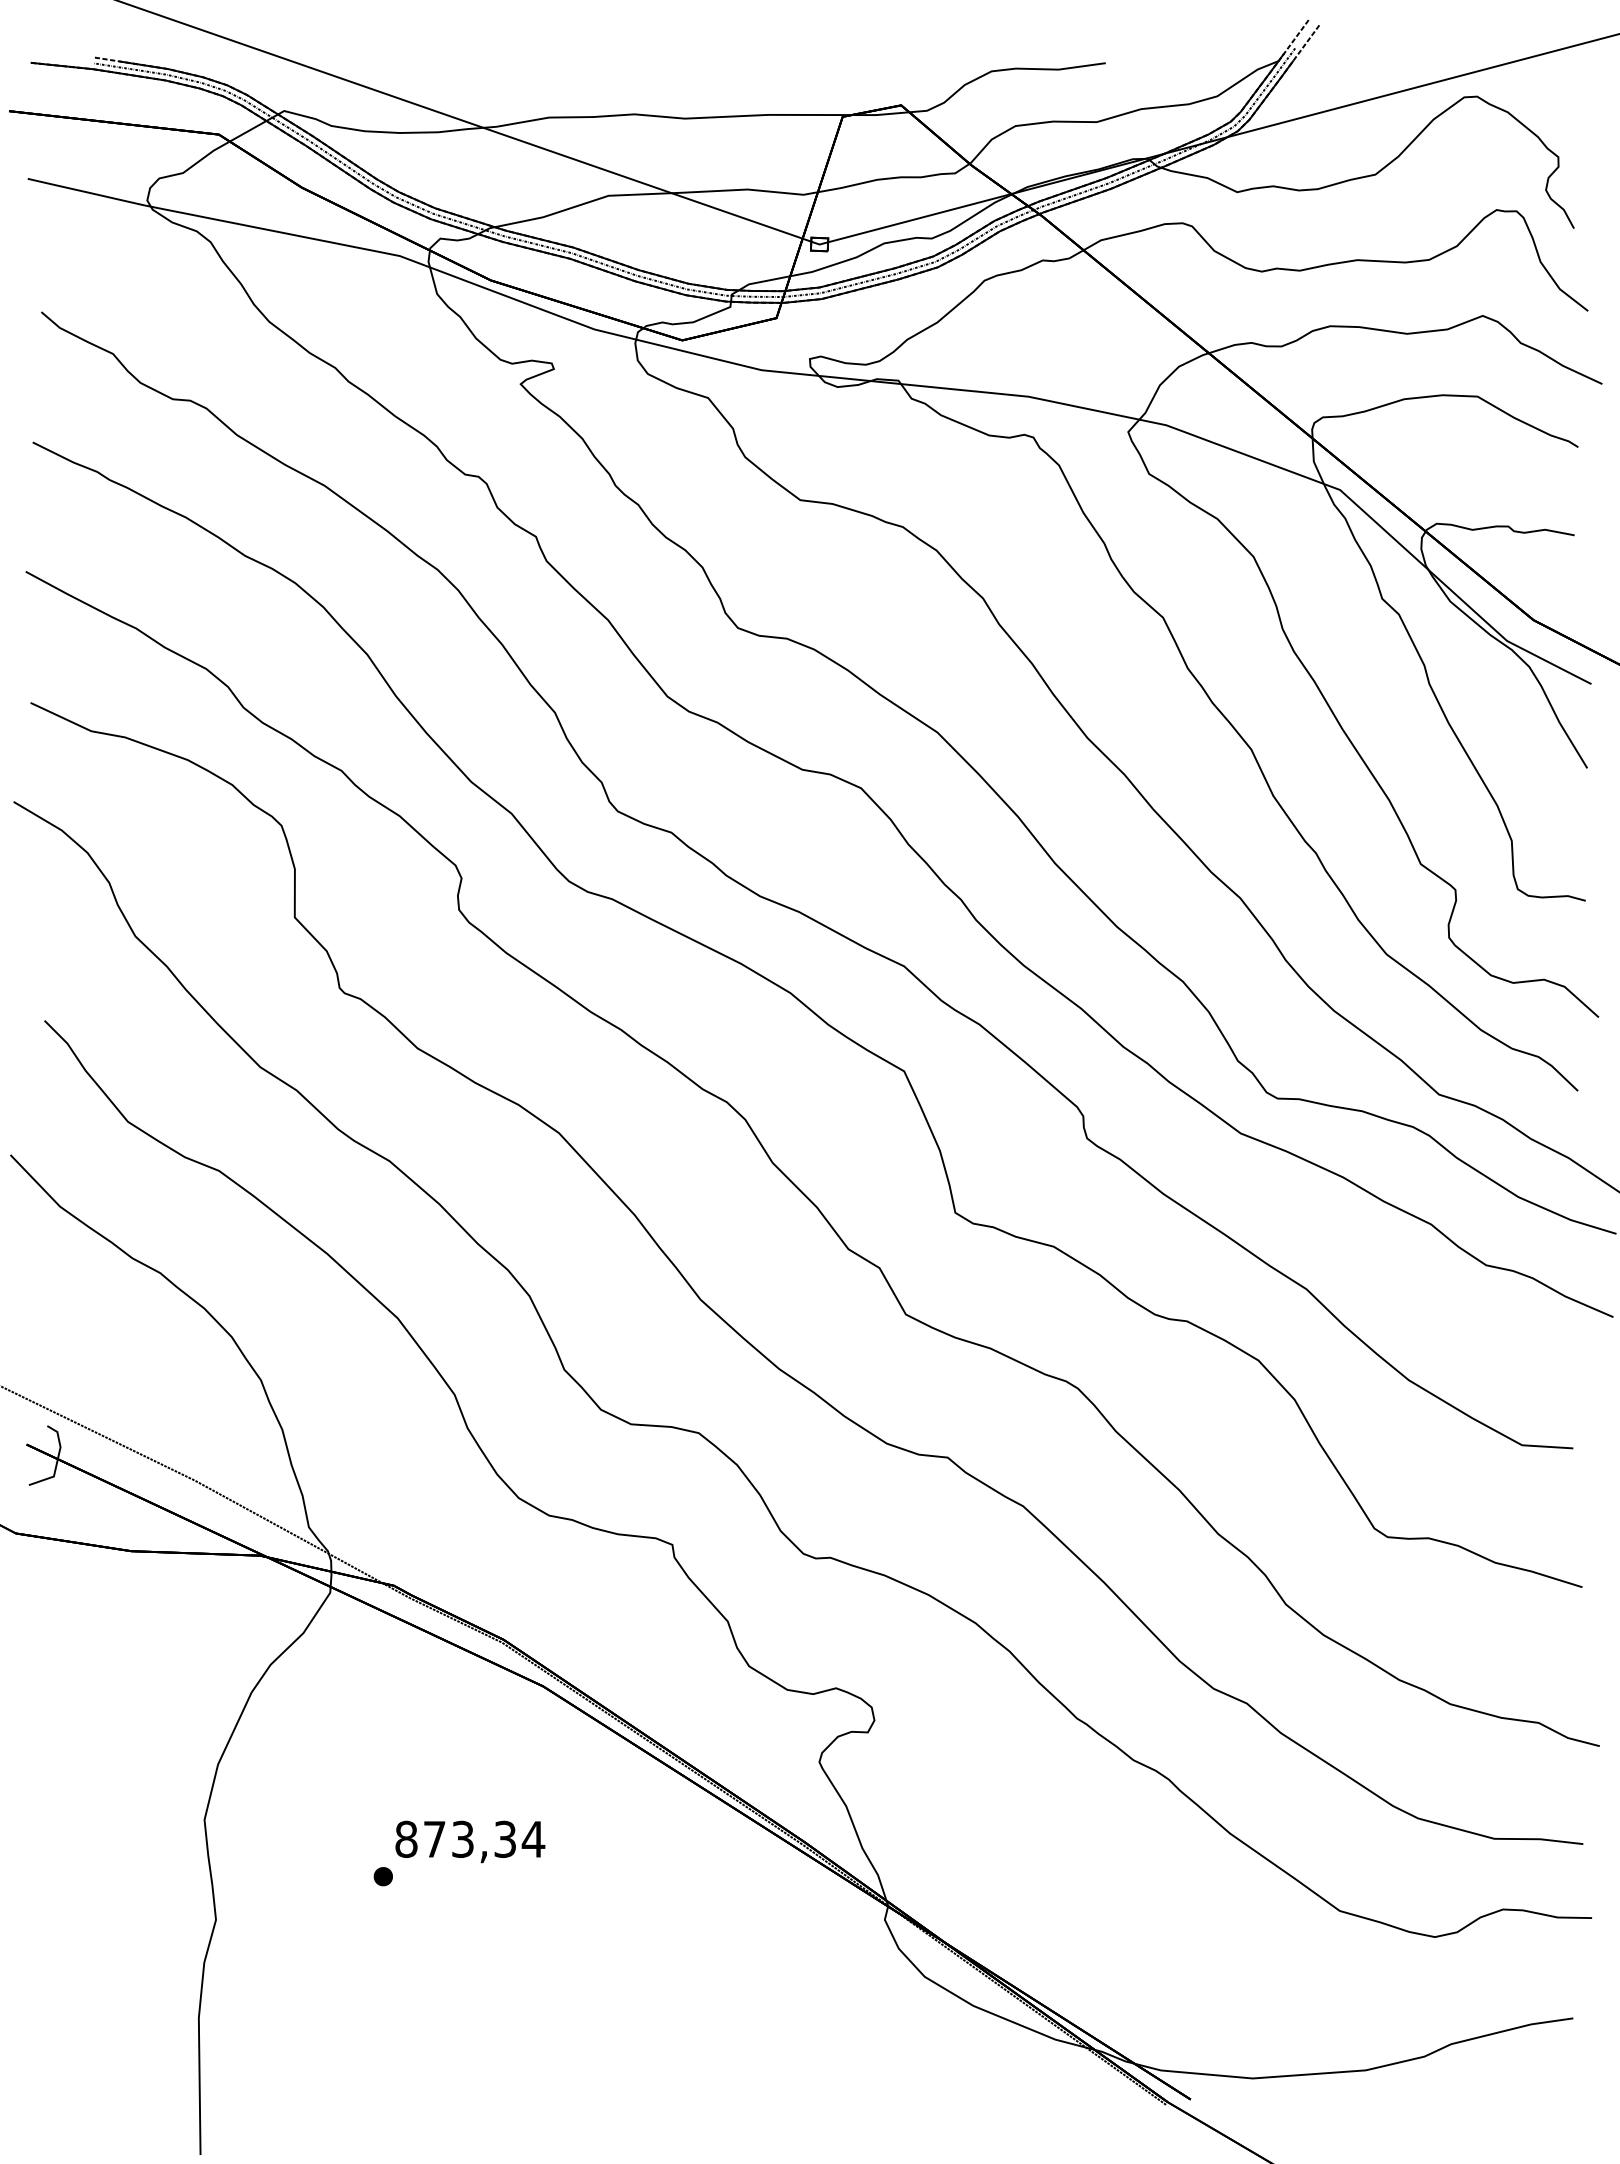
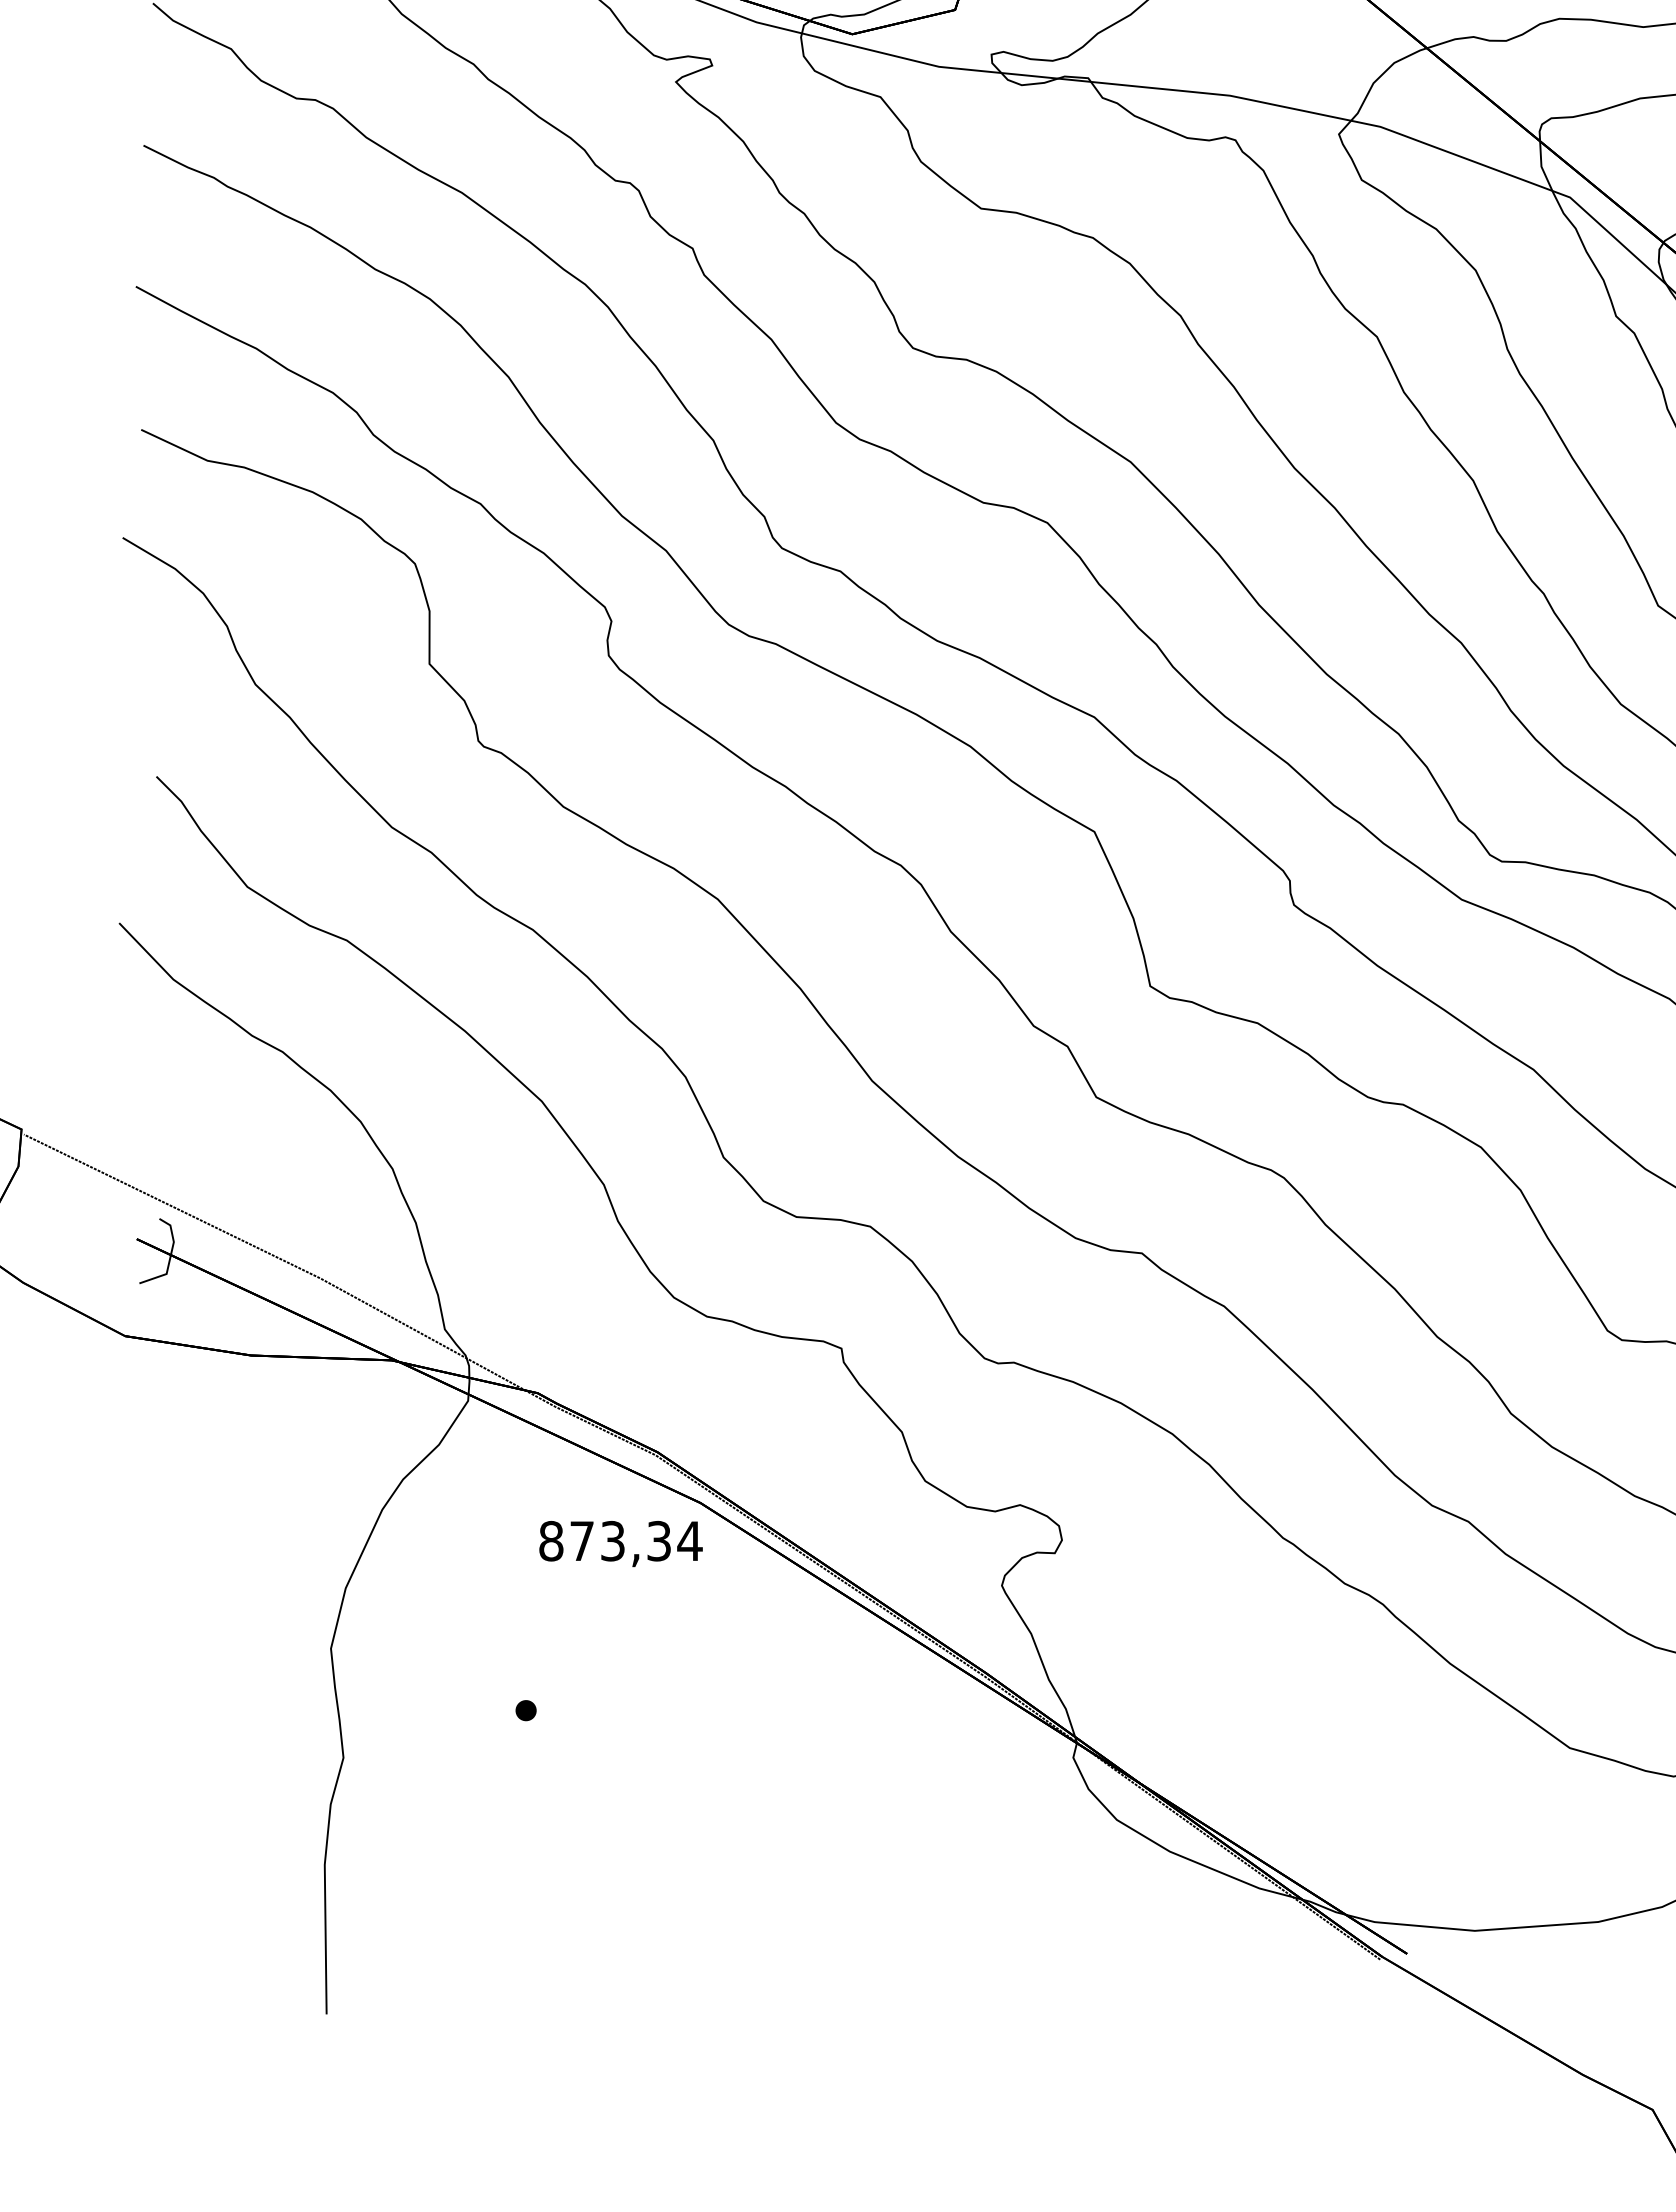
text: (470, 1841) -> (621, 1543), moved

